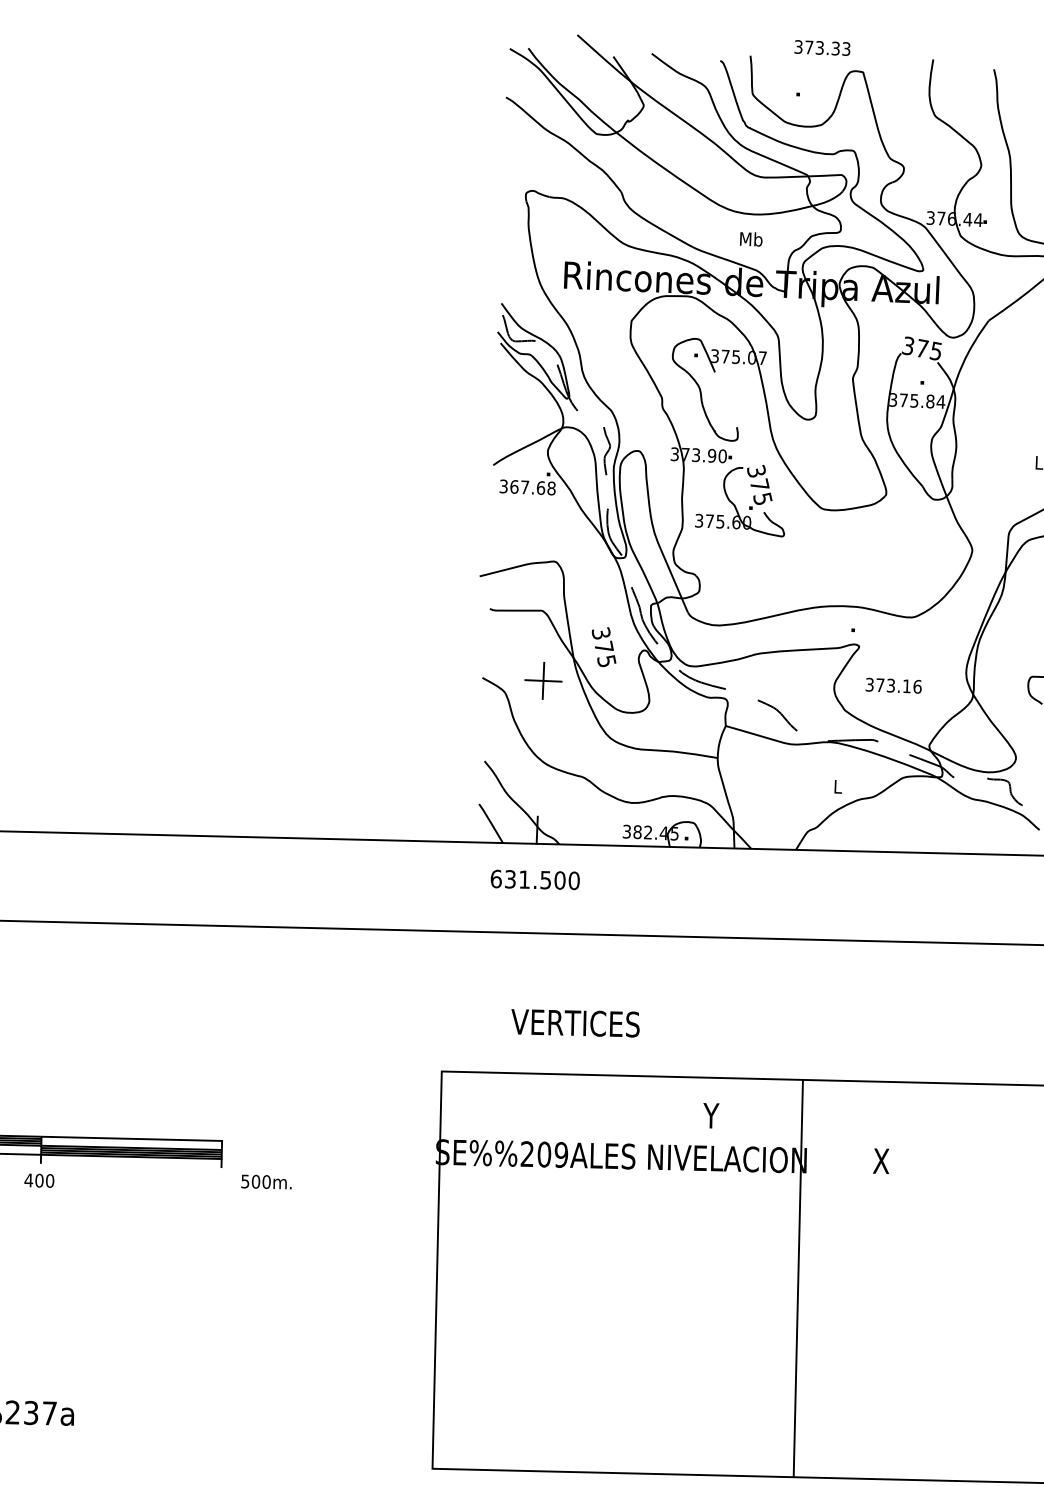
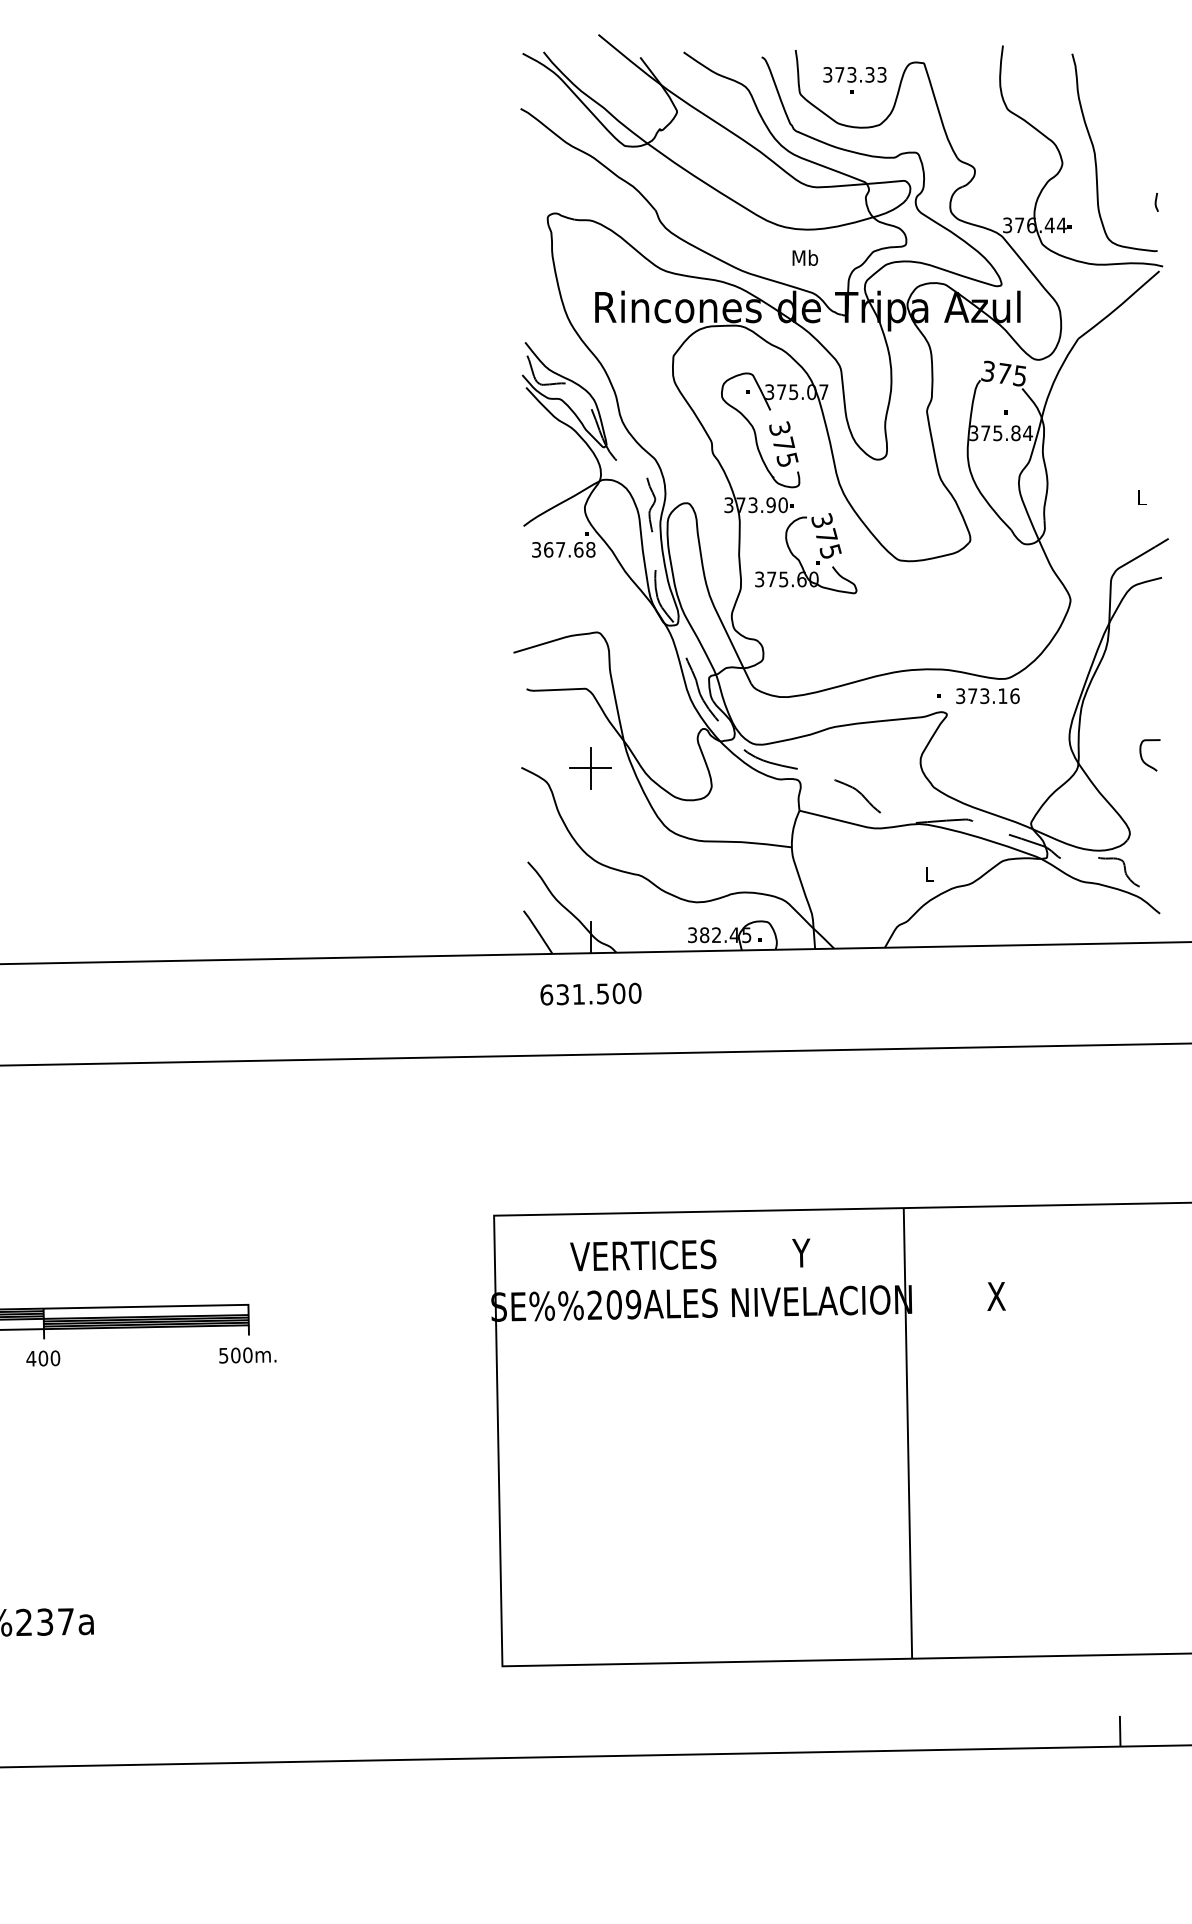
text: (822, 47) -> (854, 74), moved
text: (603, 646) -> (783, 443), moved
text: (893, 686) -> (987, 696), moved
text: (575, 1023) -> (643, 1255), moved
text: (266, 1182) -> (247, 1355), moved

